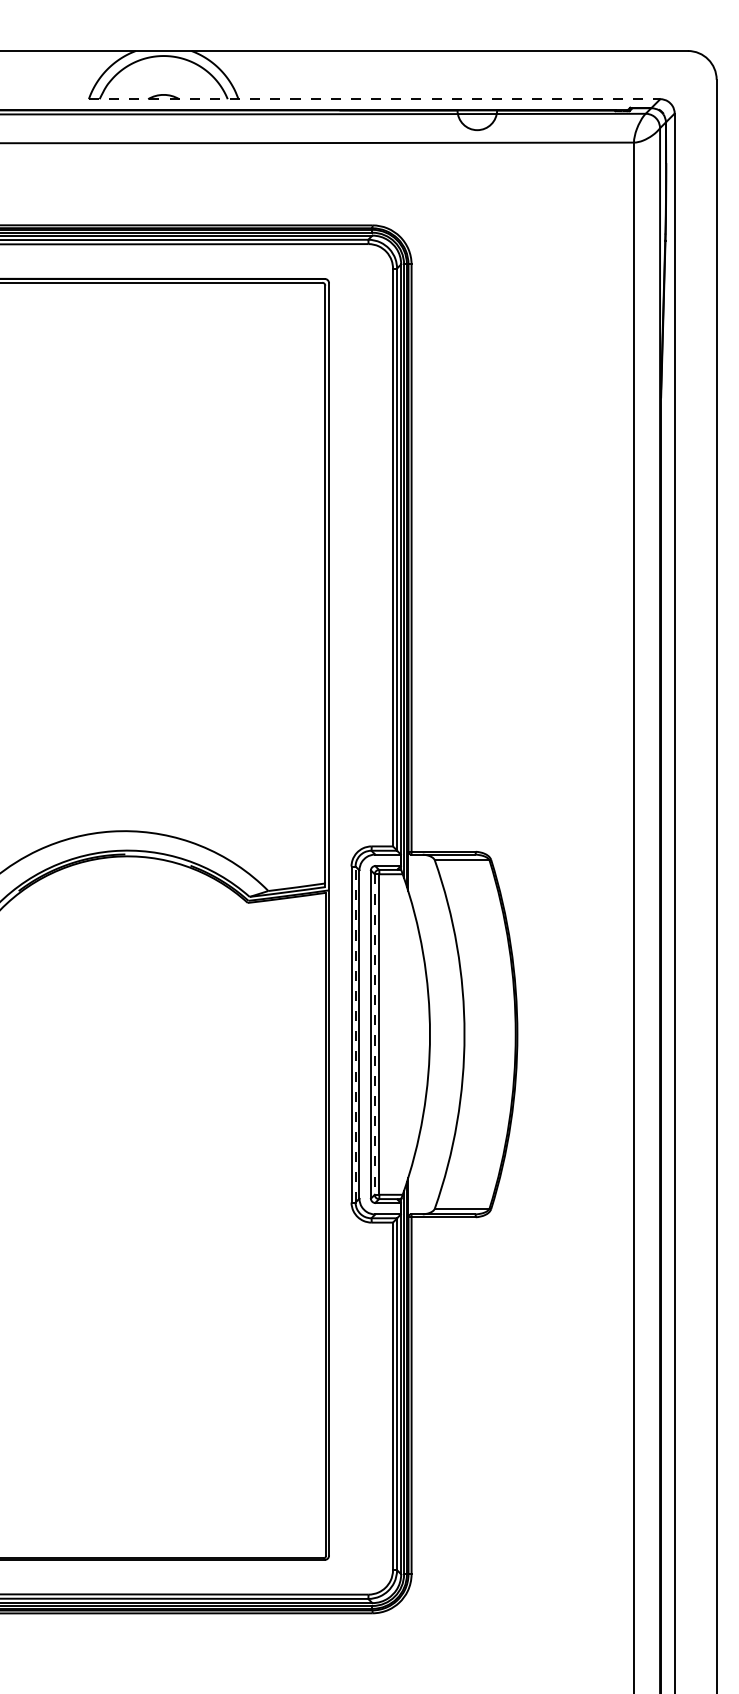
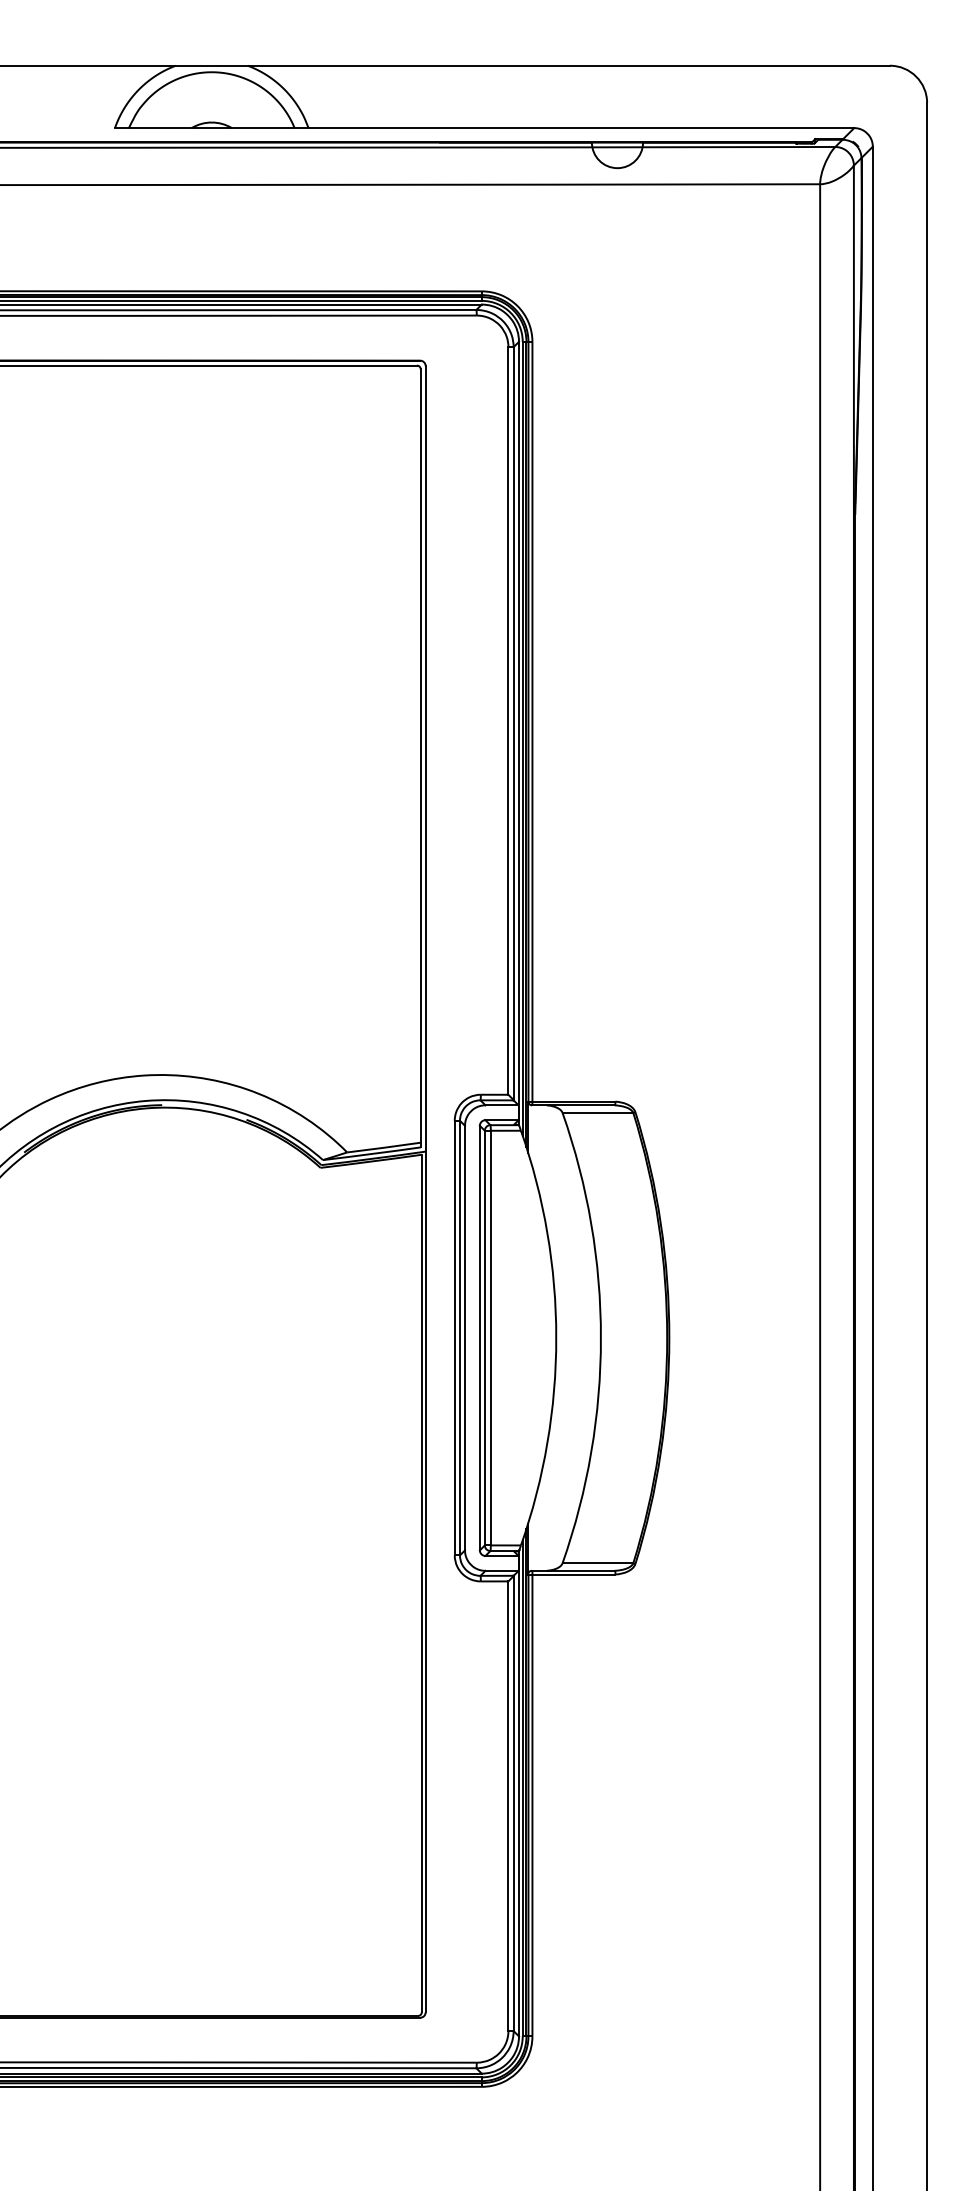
line: (374, 99) -> (484, 128), dashed -> solid
line: (355, 1034) -> (459, 1337), dashed -> solid
line: (374, 1034) -> (484, 1338), dashed -> solid

